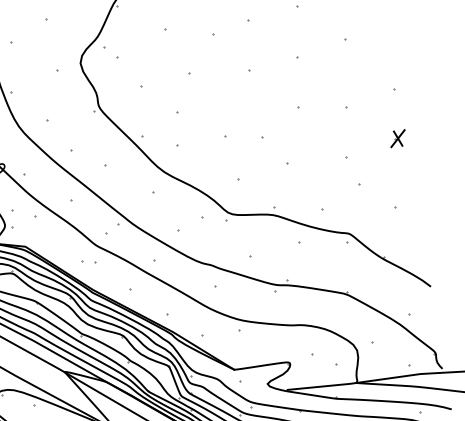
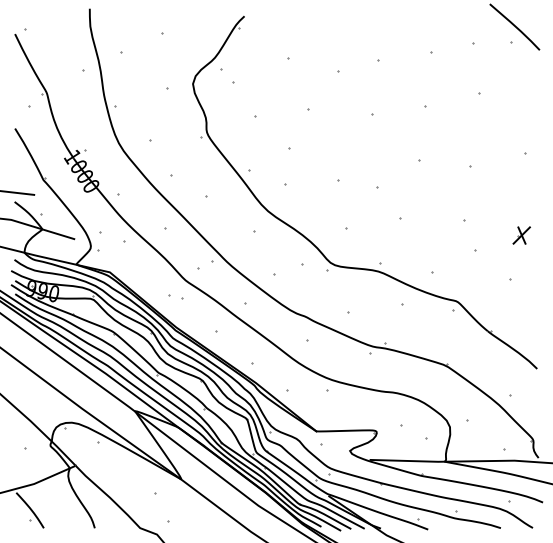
part: (397, 138) -> (521, 235), moved

